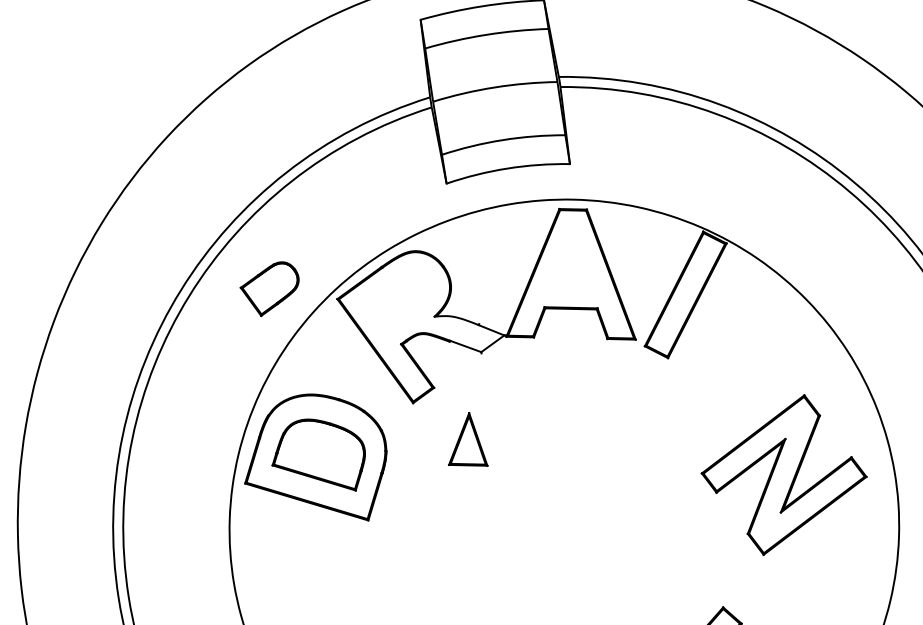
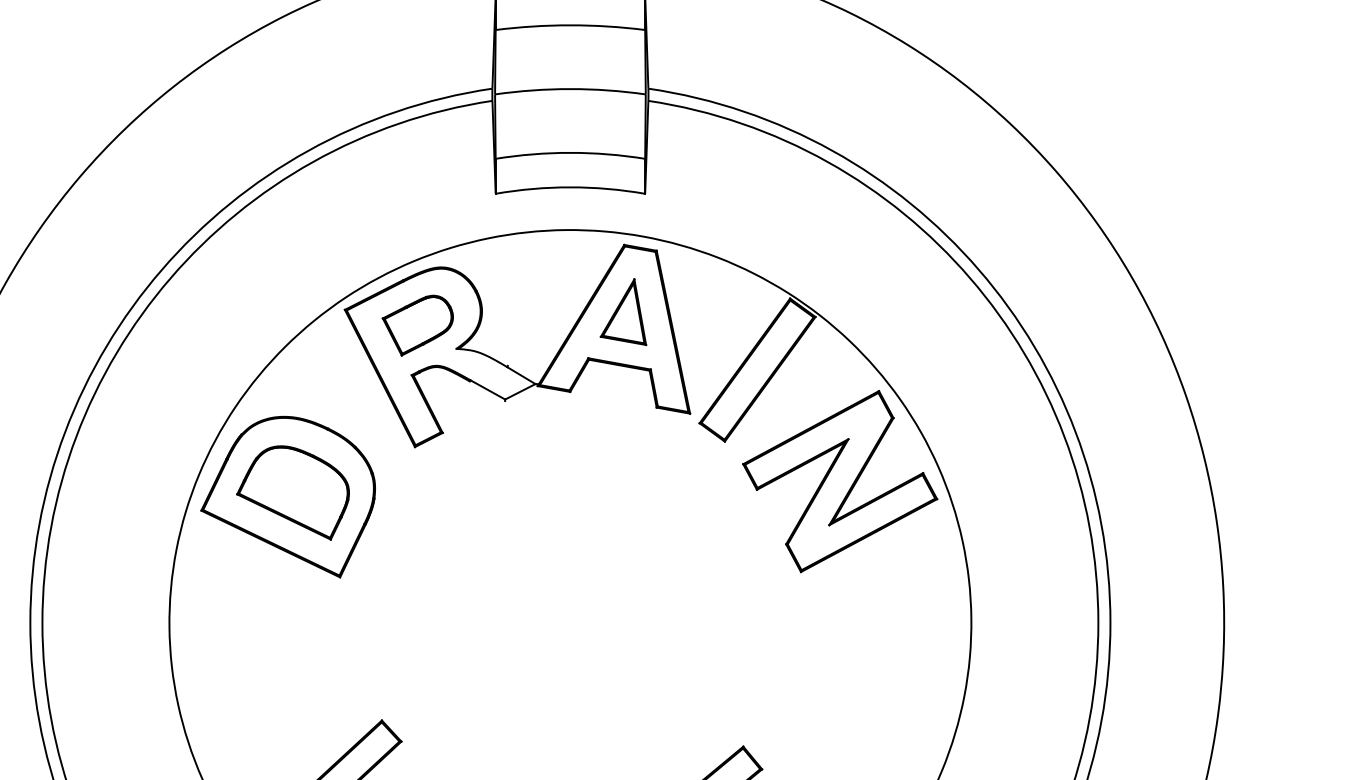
part: (270, 289) -> (417, 325), moved
part: (464, 441) -> (623, 312), moved
part: (784, 474) -> (840, 481), moved

